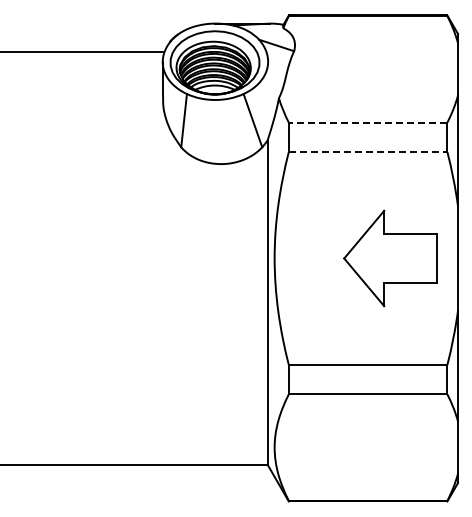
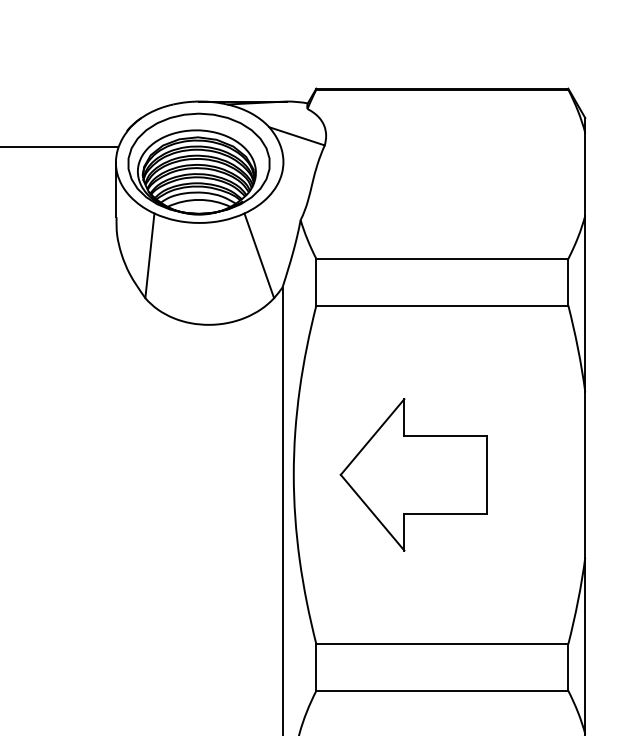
line: (367, 122) -> (441, 258), dashed -> solid
line: (368, 151) -> (442, 304), dashed -> solid
part: (390, 258) -> (414, 474), moved

